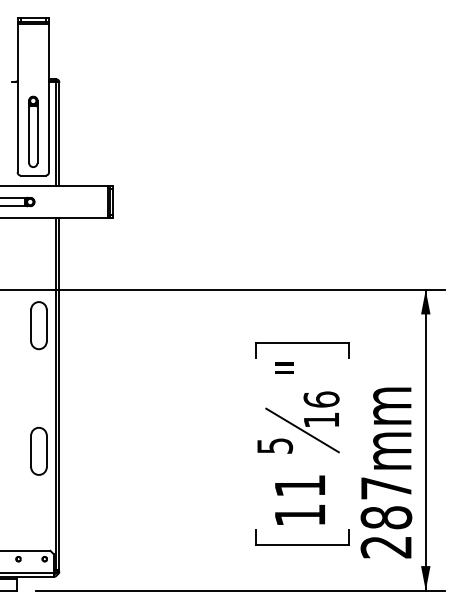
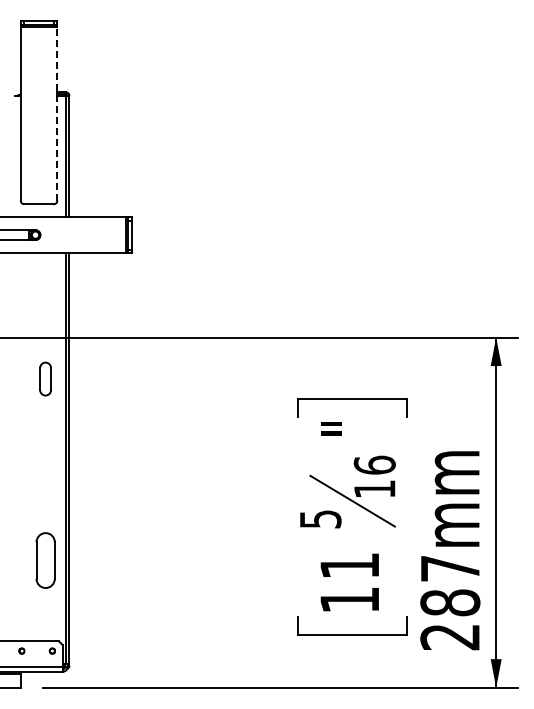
line: (49, 98) -> (57, 114), solid -> dashed
part: (32, 131) -> (38, 153), removed
part: (38, 325) -> (45, 378), size x0.6
part: (38, 451) -> (45, 560), moved

